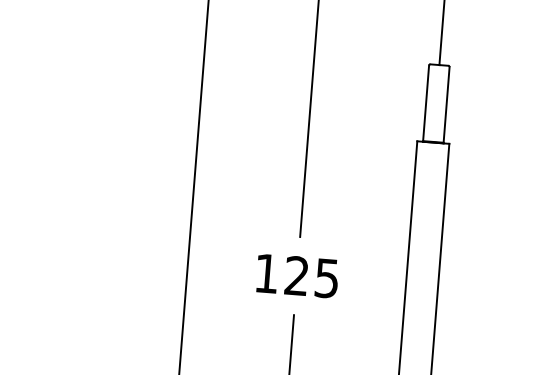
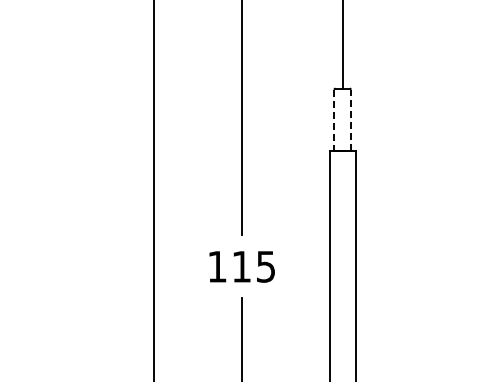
line: (426, 103) -> (334, 120), solid -> dashed
line: (446, 105) -> (350, 120), solid -> dashed
text: (296, 275) -> (241, 266), 125 -> 115

